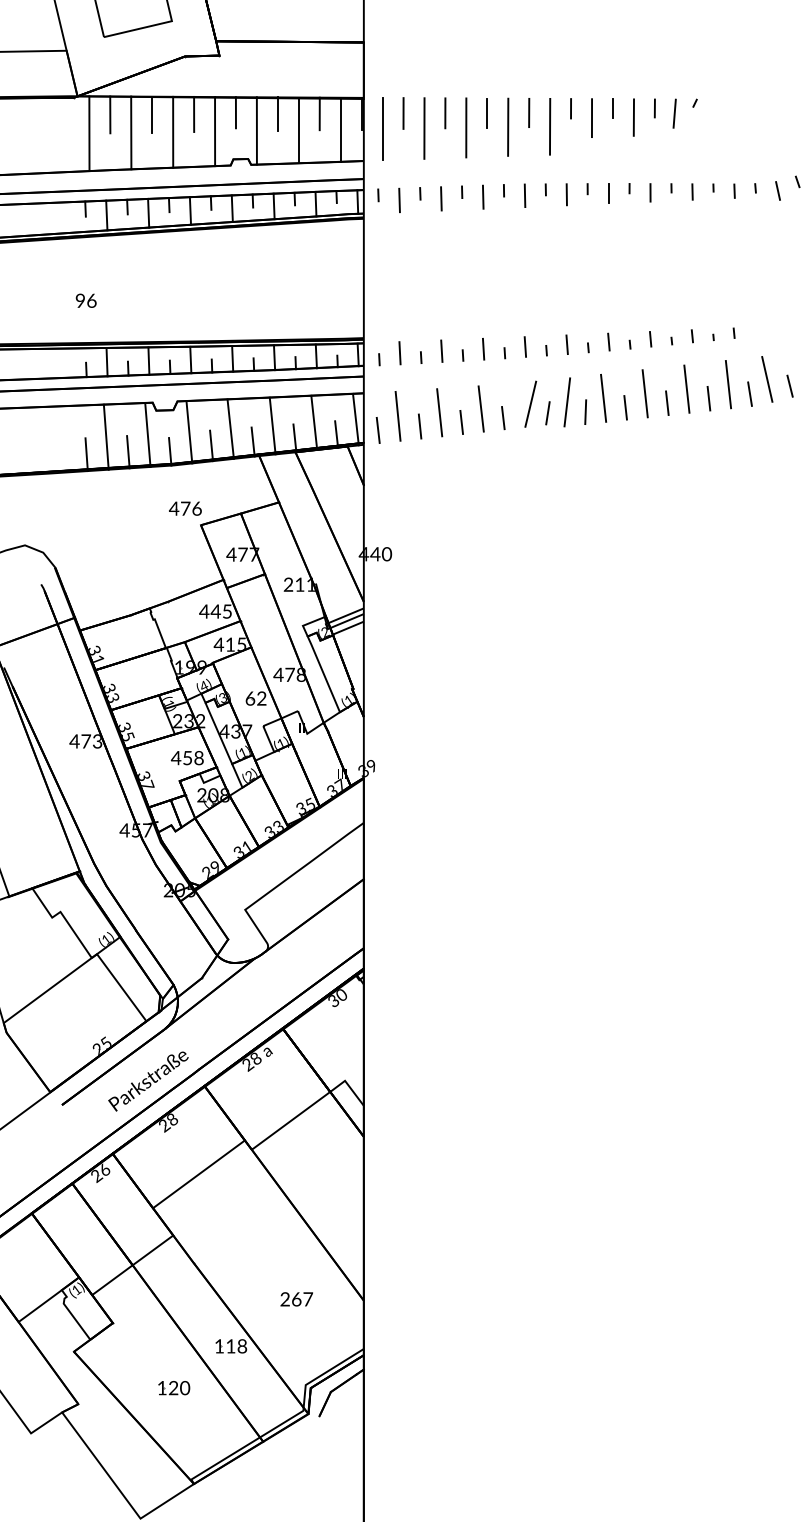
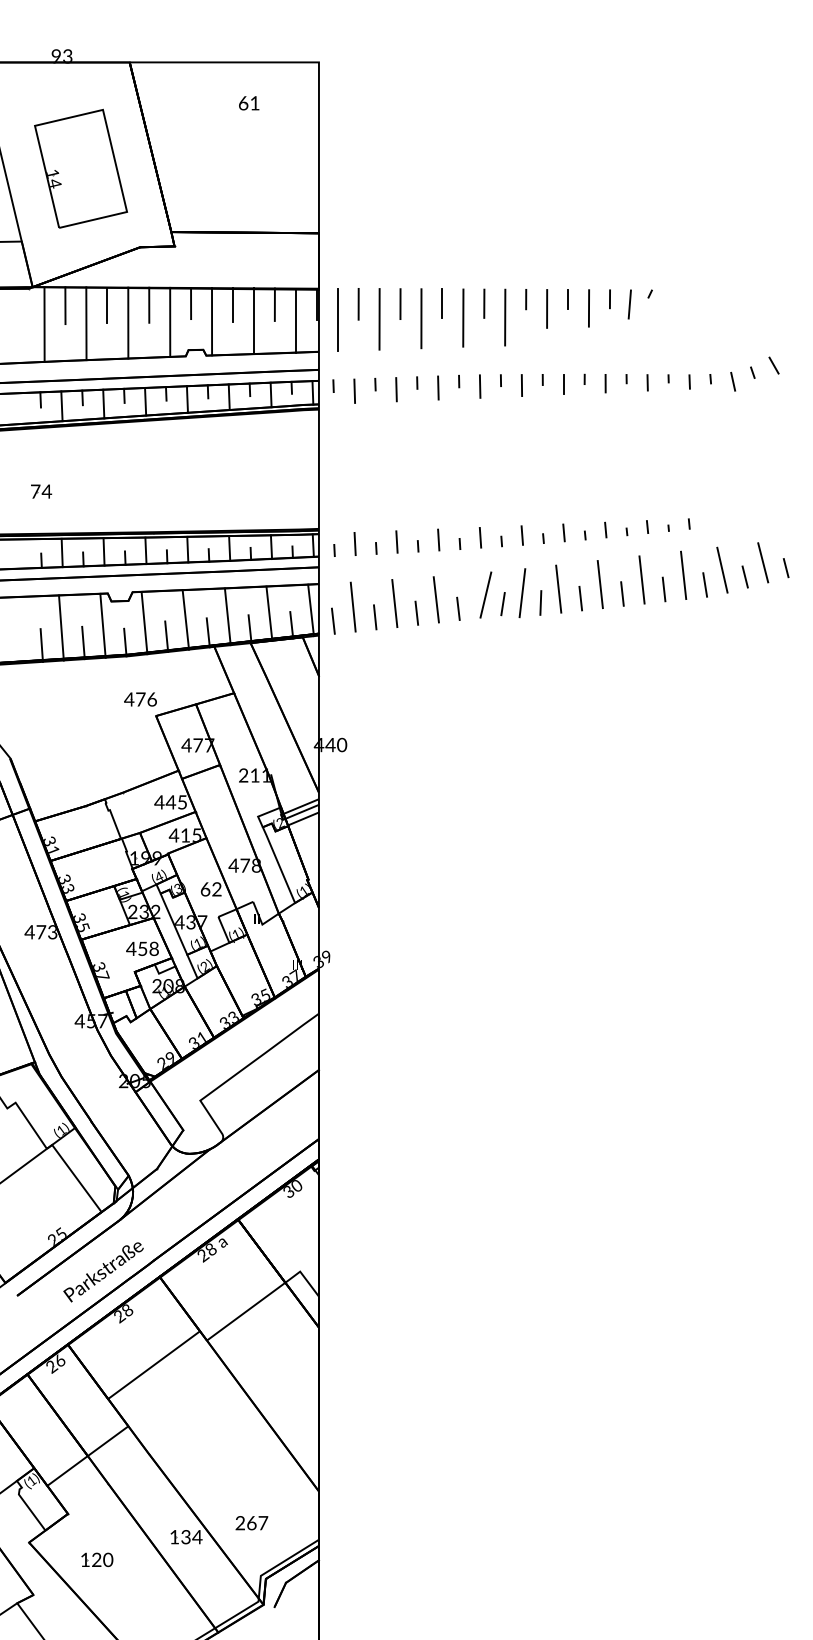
text: (86, 300) -> (41, 491), 96 -> 74
part: (296, 1299) -> (251, 1523), moved
text: (236, 1346) -> (191, 1537), 118 -> 134
part: (174, 1387) -> (97, 1559), moved

